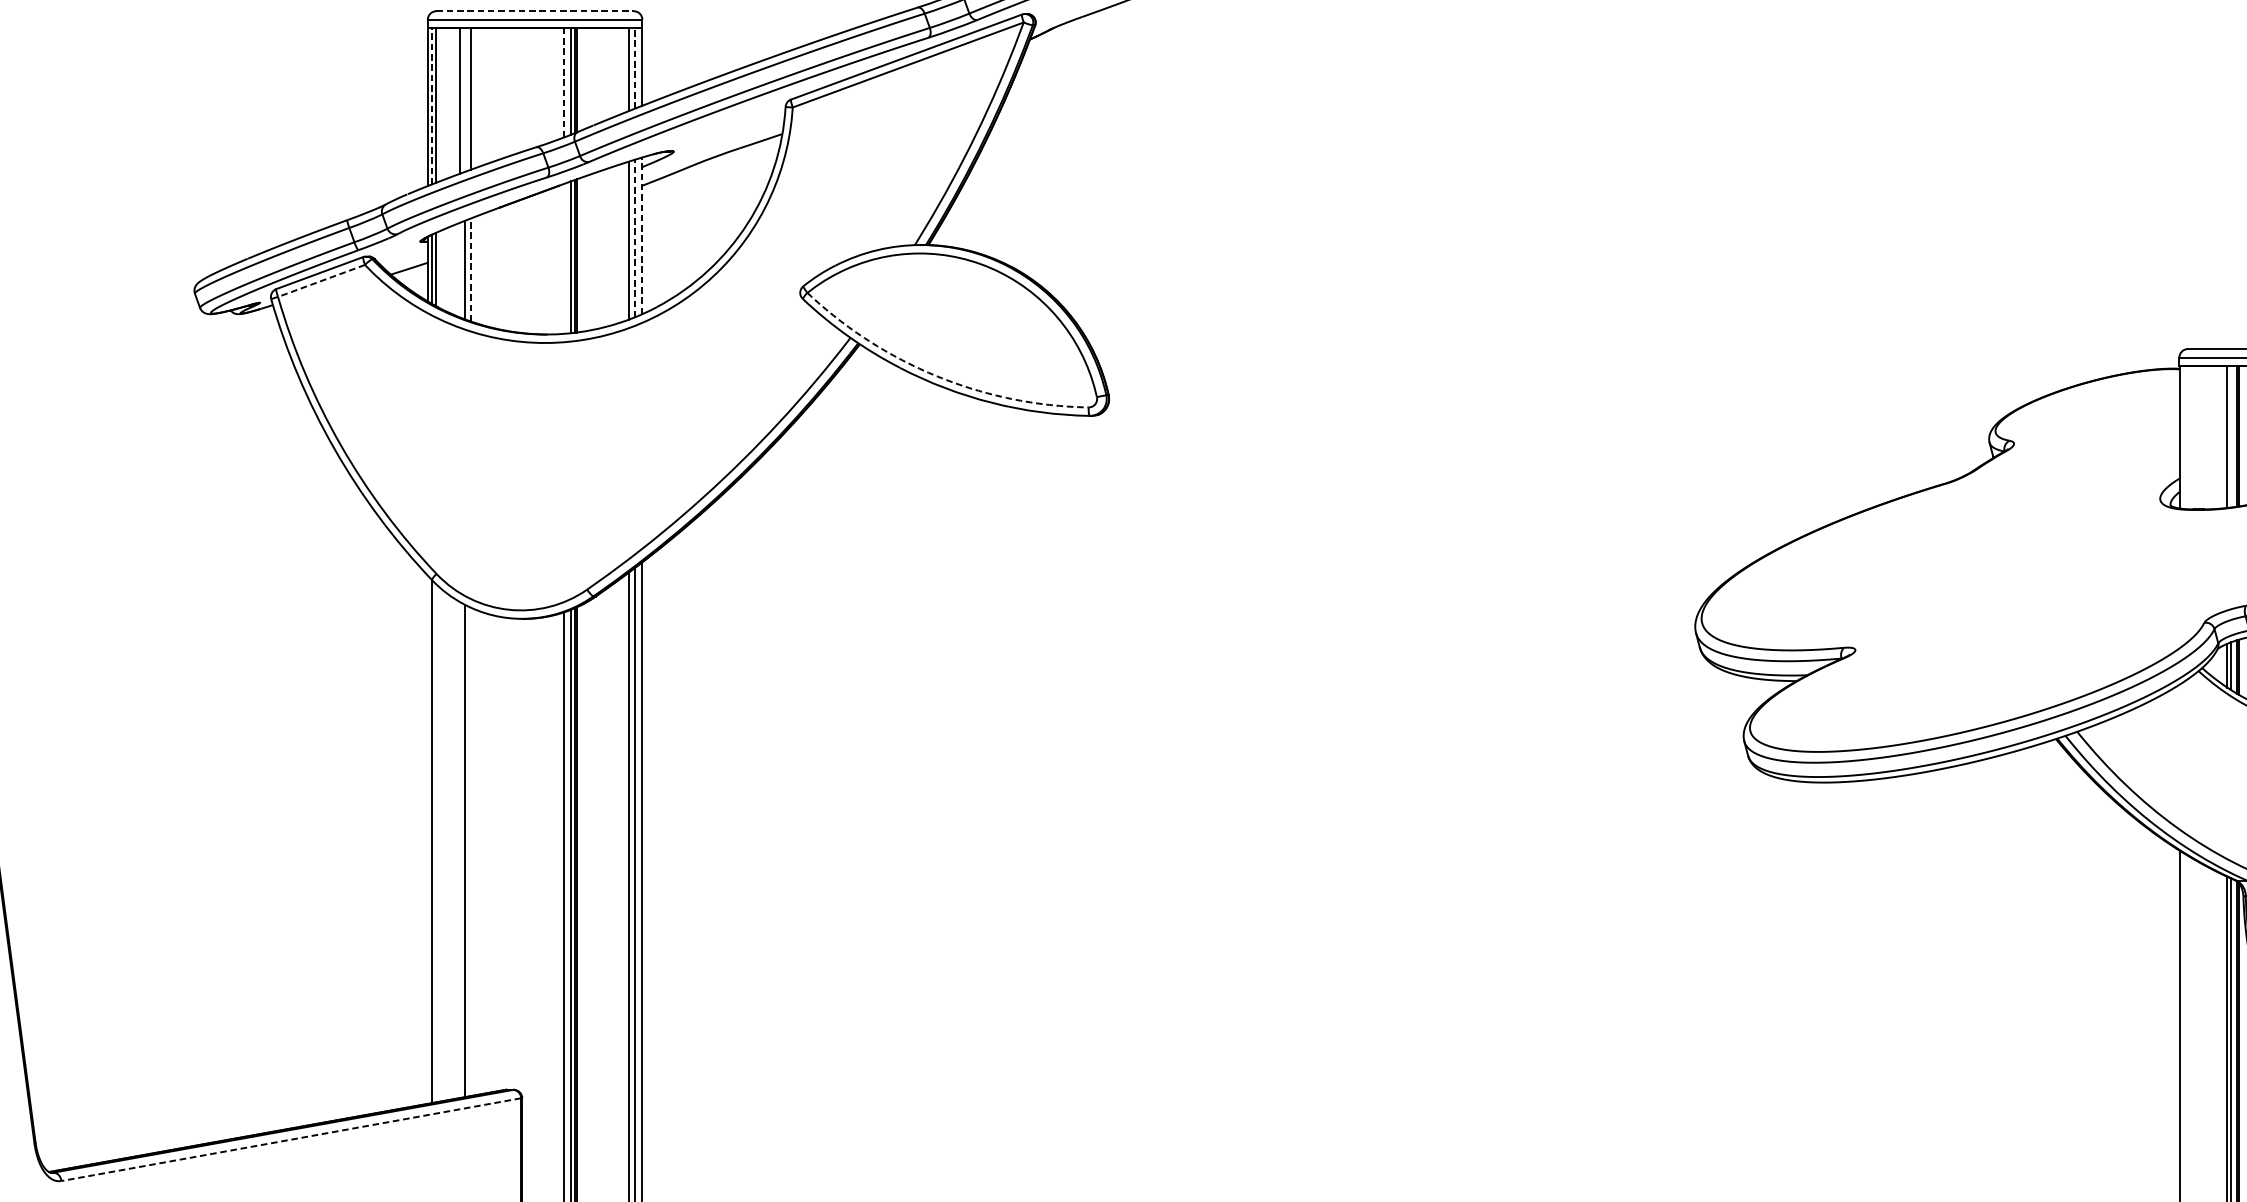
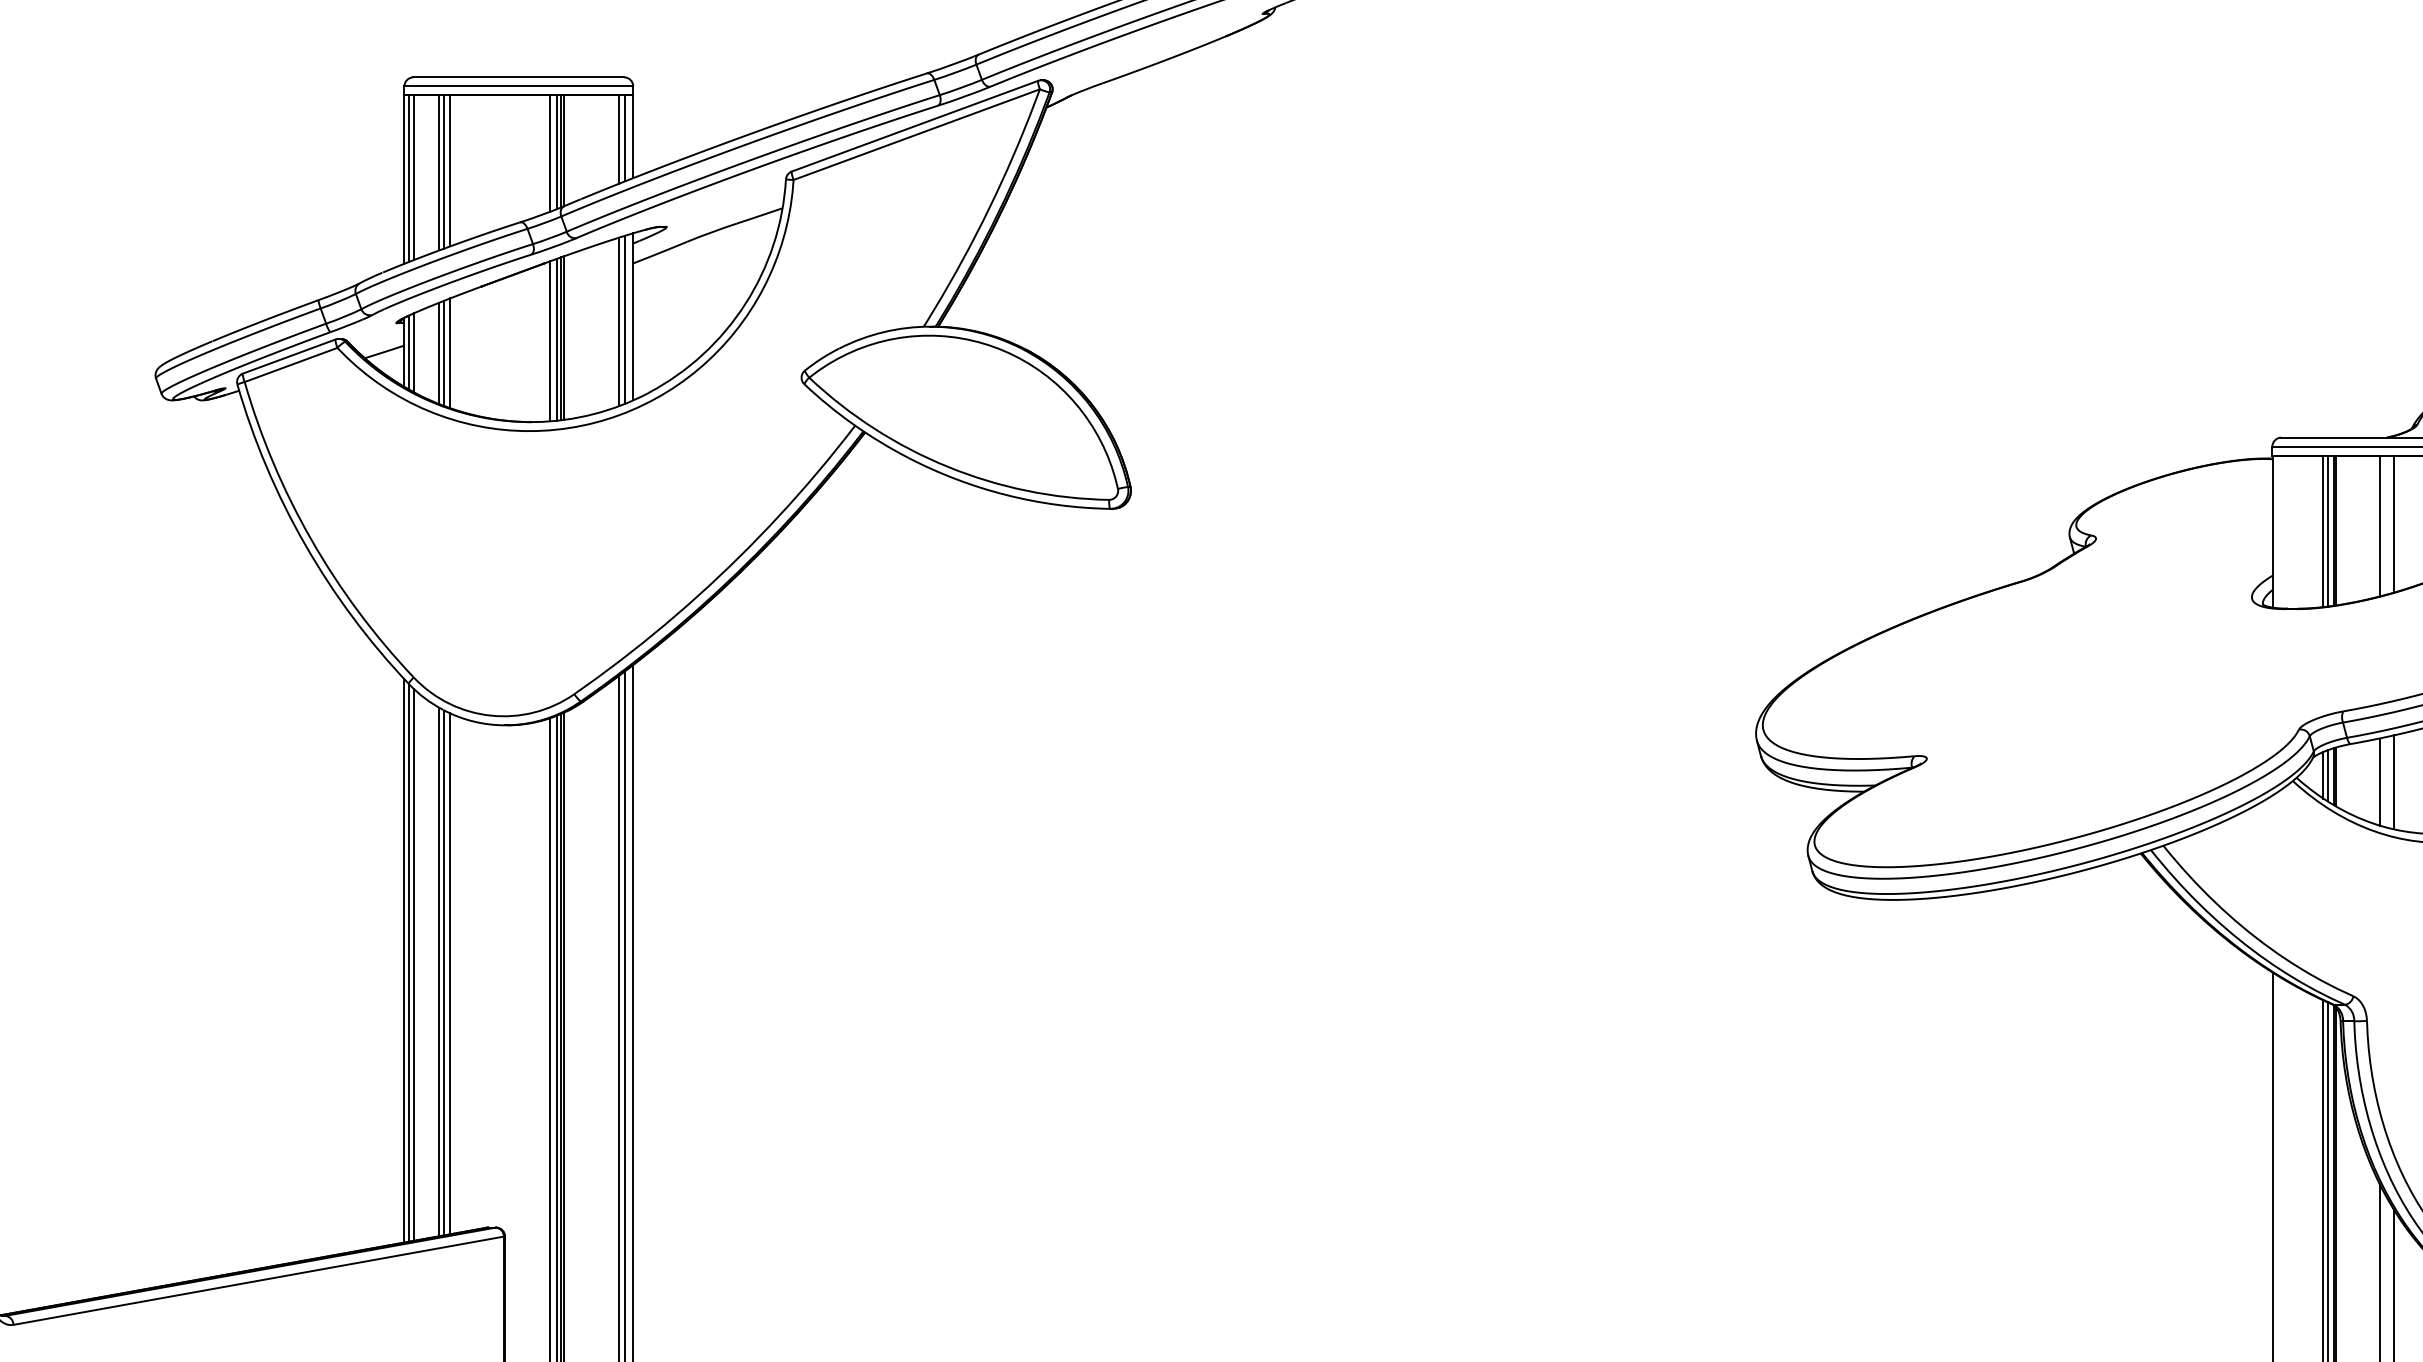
line: (535, 11) -> (519, 77), dashed -> solid
line: (634, 67) -> (624, 137), dashed -> solid
line: (564, 82) -> (550, 153), dashed -> solid
line: (465, 99) -> (444, 171), added
line: (431, 106) -> (408, 178), dashed -> solid
line: (642, 235) -> (633, 316), dashed -> solid
line: (634, 238) -> (624, 319), dashed -> solid
line: (564, 258) -> (550, 341), added
line: (460, 270) -> (439, 353), added
line: (471, 270) -> (450, 353), dashed -> solid
line: (321, 281) -> (290, 365), dashed -> solid
arc: (937, 376) -> (947, 466), dashed -> solid
line: (2231, 436) -> (2327, 530), added
line: (427, 839) -> (404, 960), added
line: (436, 843) -> (413, 964), added
line: (460, 849) -> (439, 971), added
line: (471, 851) -> (450, 973), added
line: (291, 1139) -> (258, 1280), dashed -> solid

